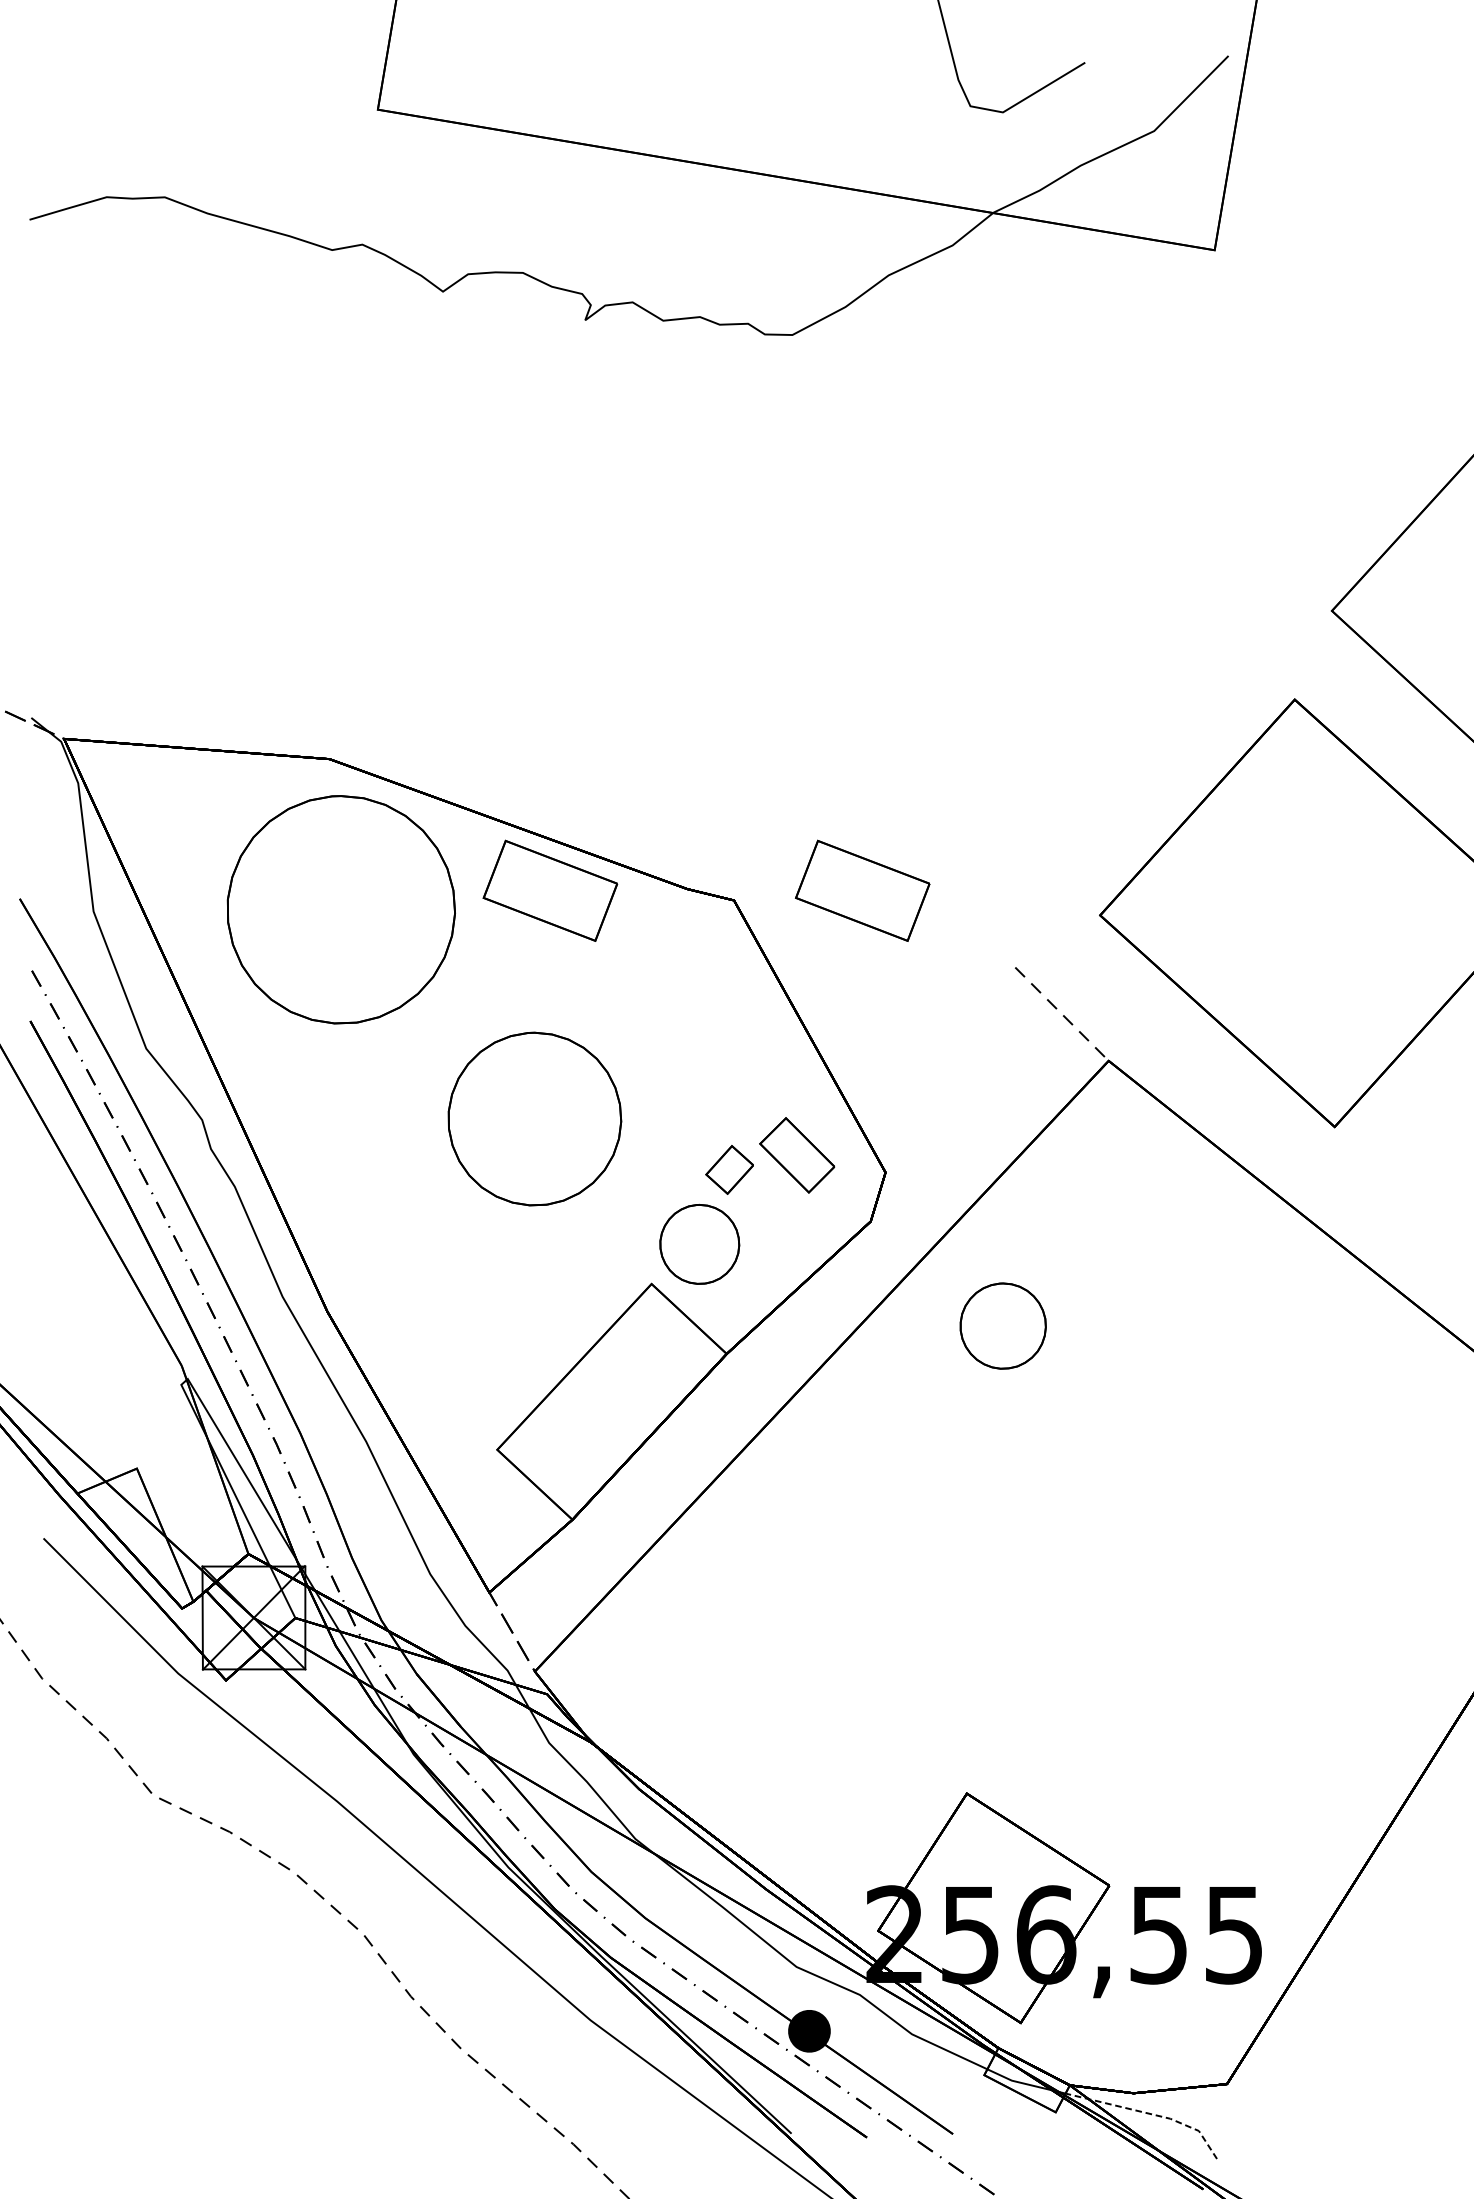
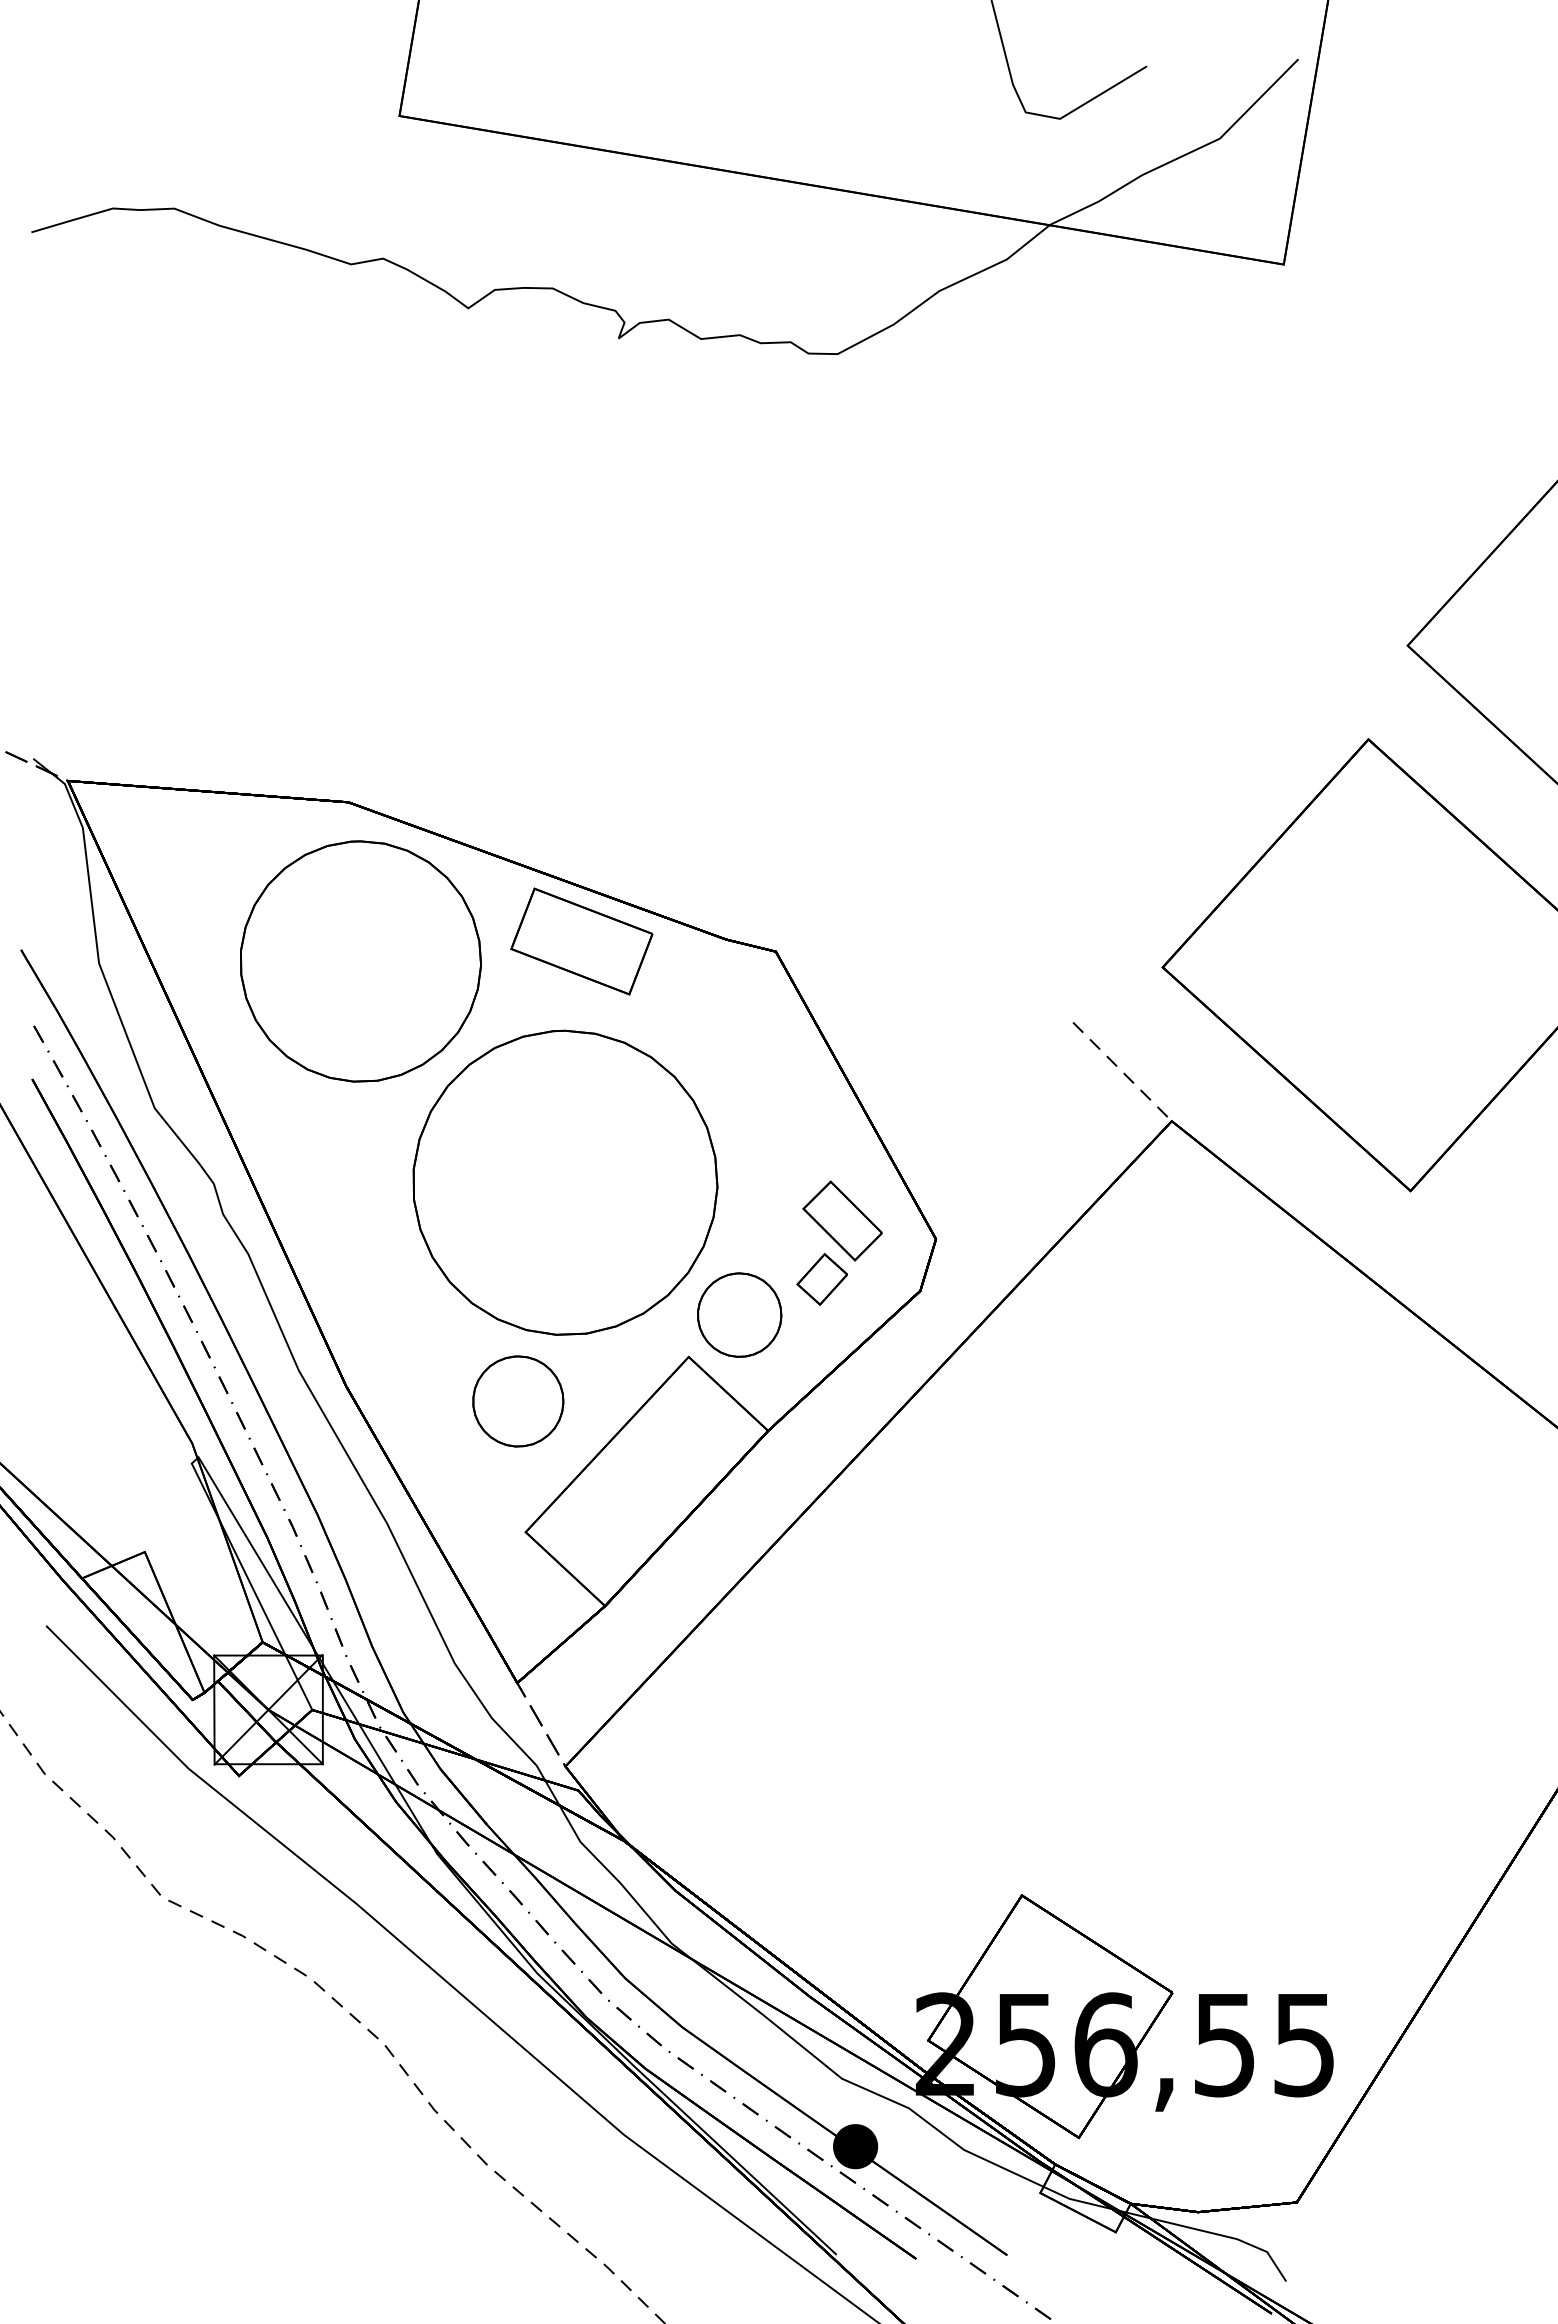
part: (862, 890) -> (911, 941), removed
part: (534, 1118) -> (565, 1182), size x1.67
part: (728, 1169) -> (821, 1279), moved
part: (1003, 1326) -> (518, 1401), moved
line: (1150, 2113) -> (1215, 2233), dashed -> solid

